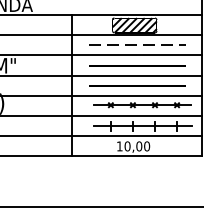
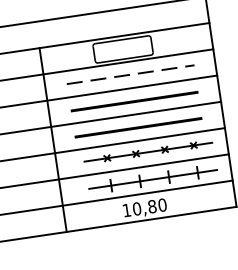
hatch: (134, 25) -> (122, 49), removed
text: (139, 146) -> (152, 206), 10,00 -> 10,80

